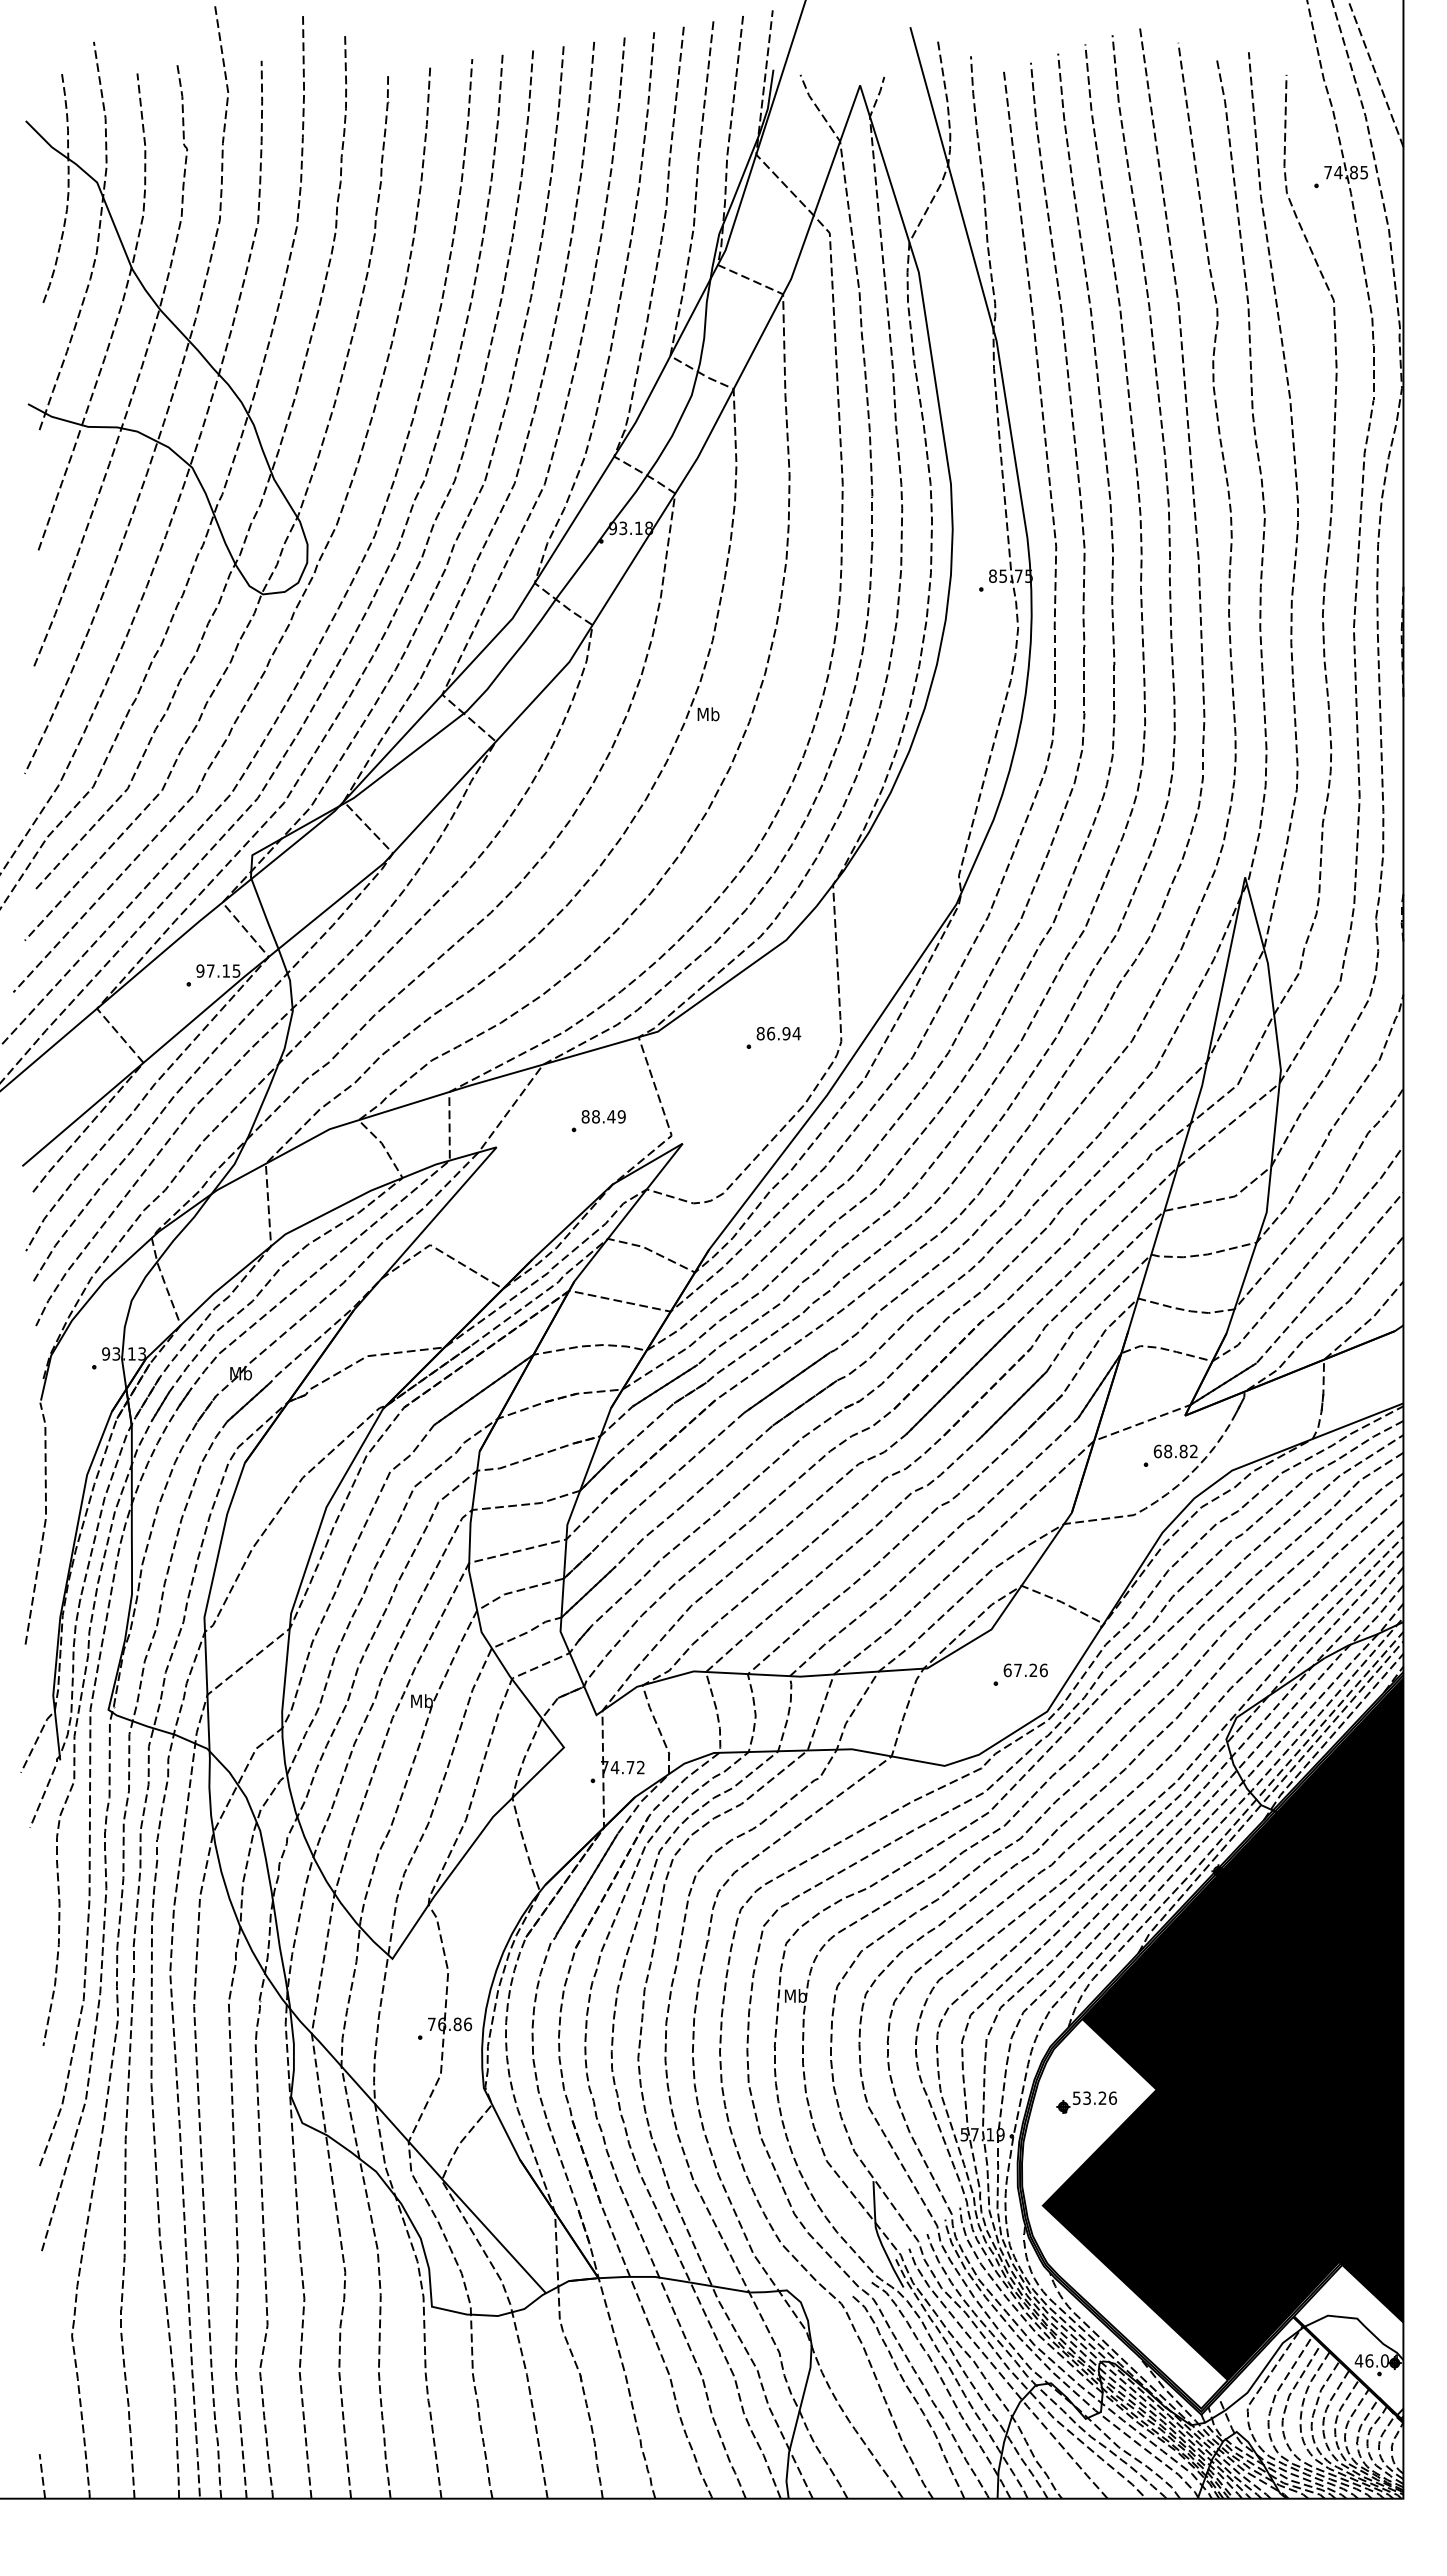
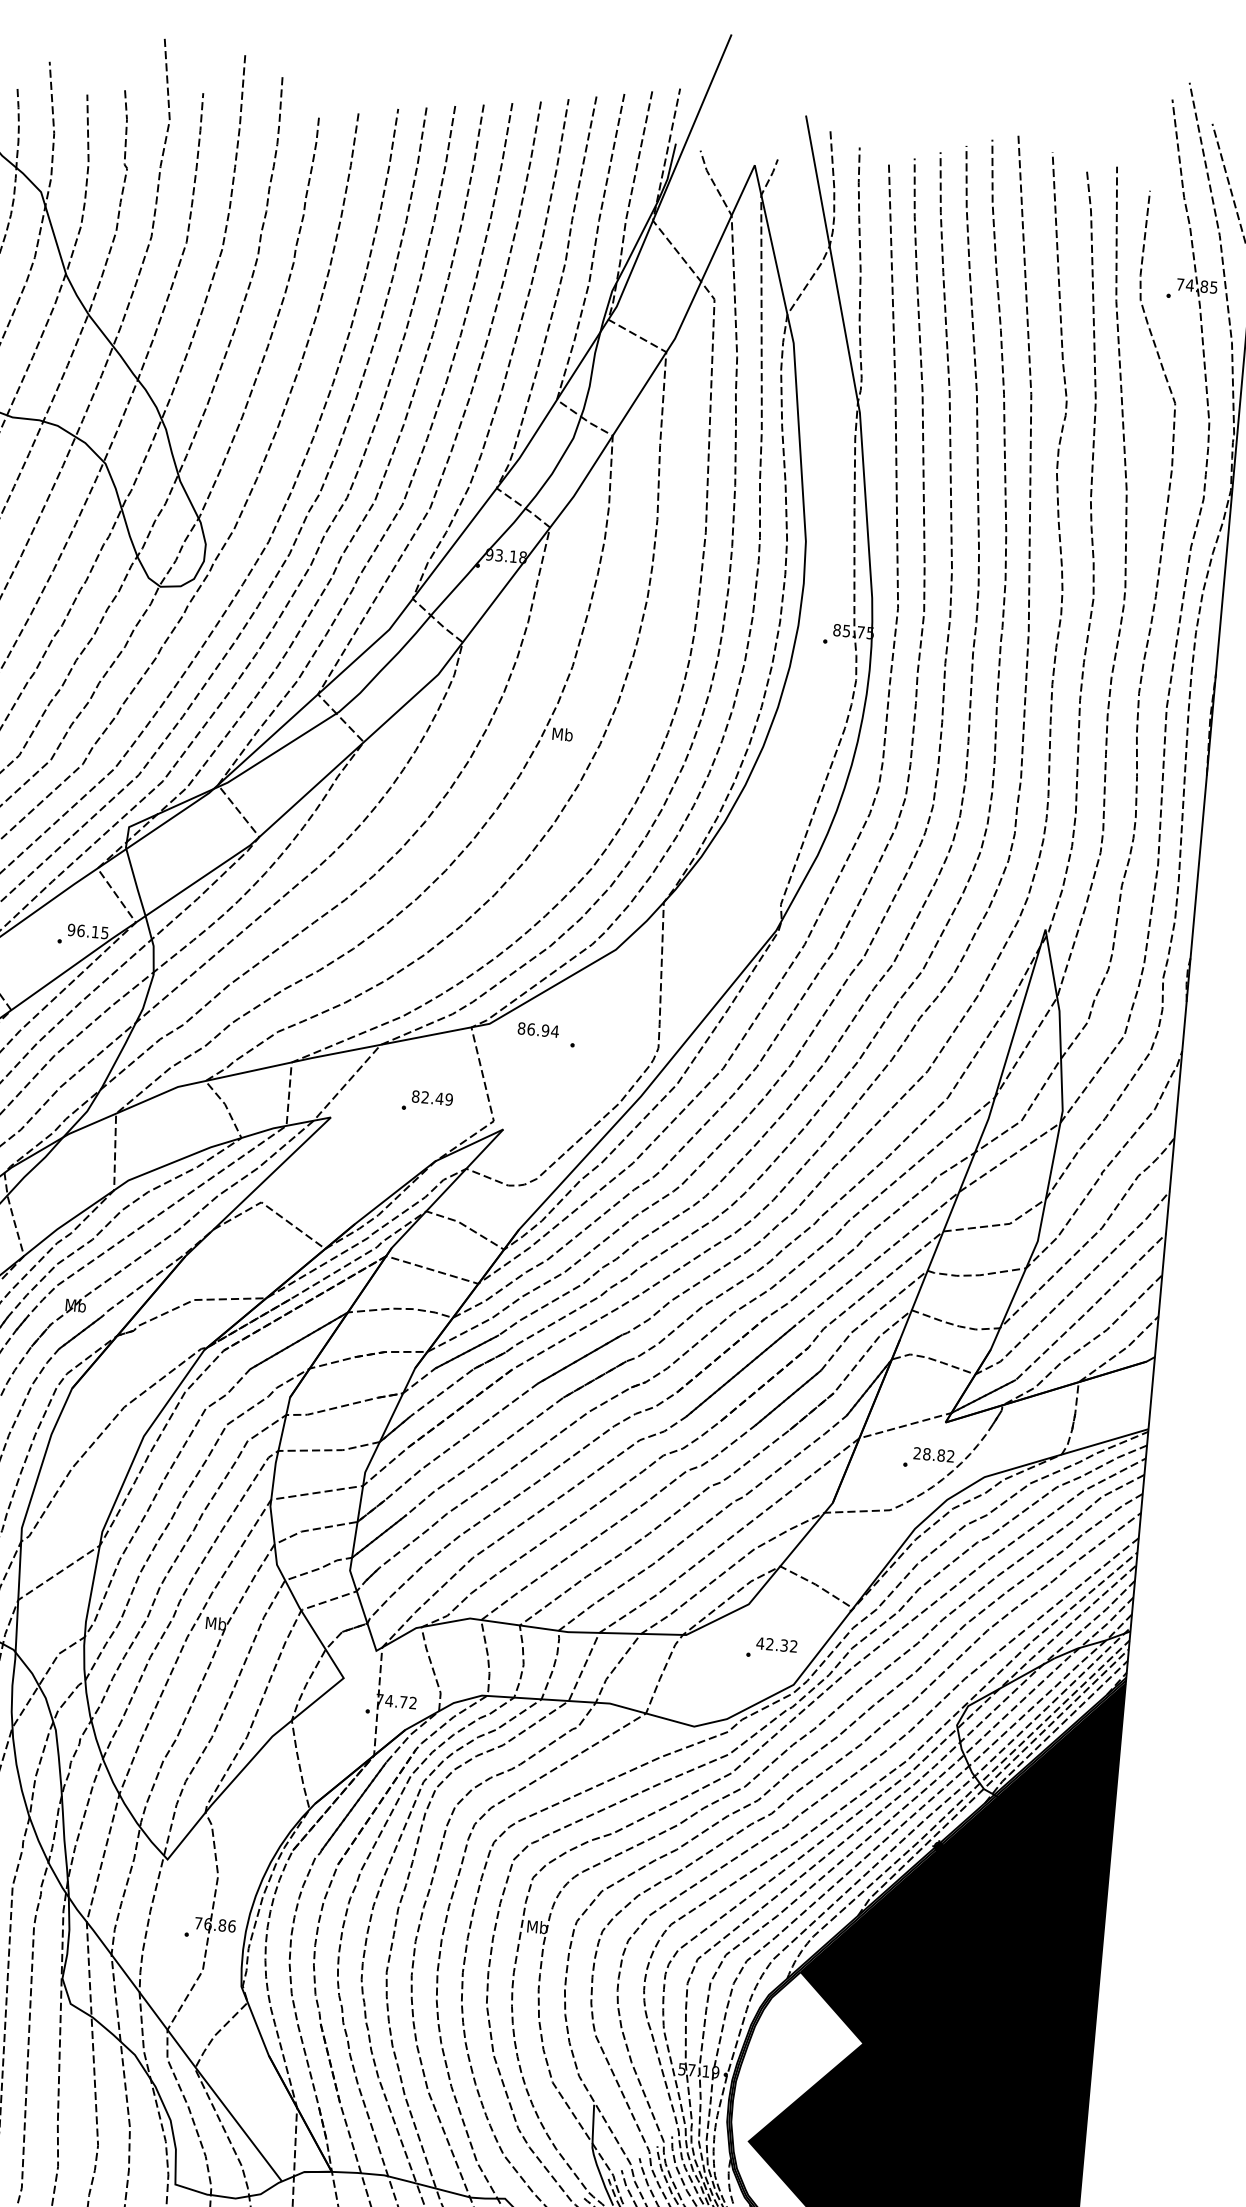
text: (210, 970) -> (80, 930), 97.15 -> 96.15
text: (778, 1033) -> (538, 1029), moved
text: (595, 1116) -> (424, 1097), 88.49 -> 82.49
text: (1157, 1451) -> (917, 1453), 68.82 -> 28.82
text: (1025, 1670) -> (776, 1645), 67.26 -> 42.32
part: (1086, 2102) -> (797, 2049), removed

